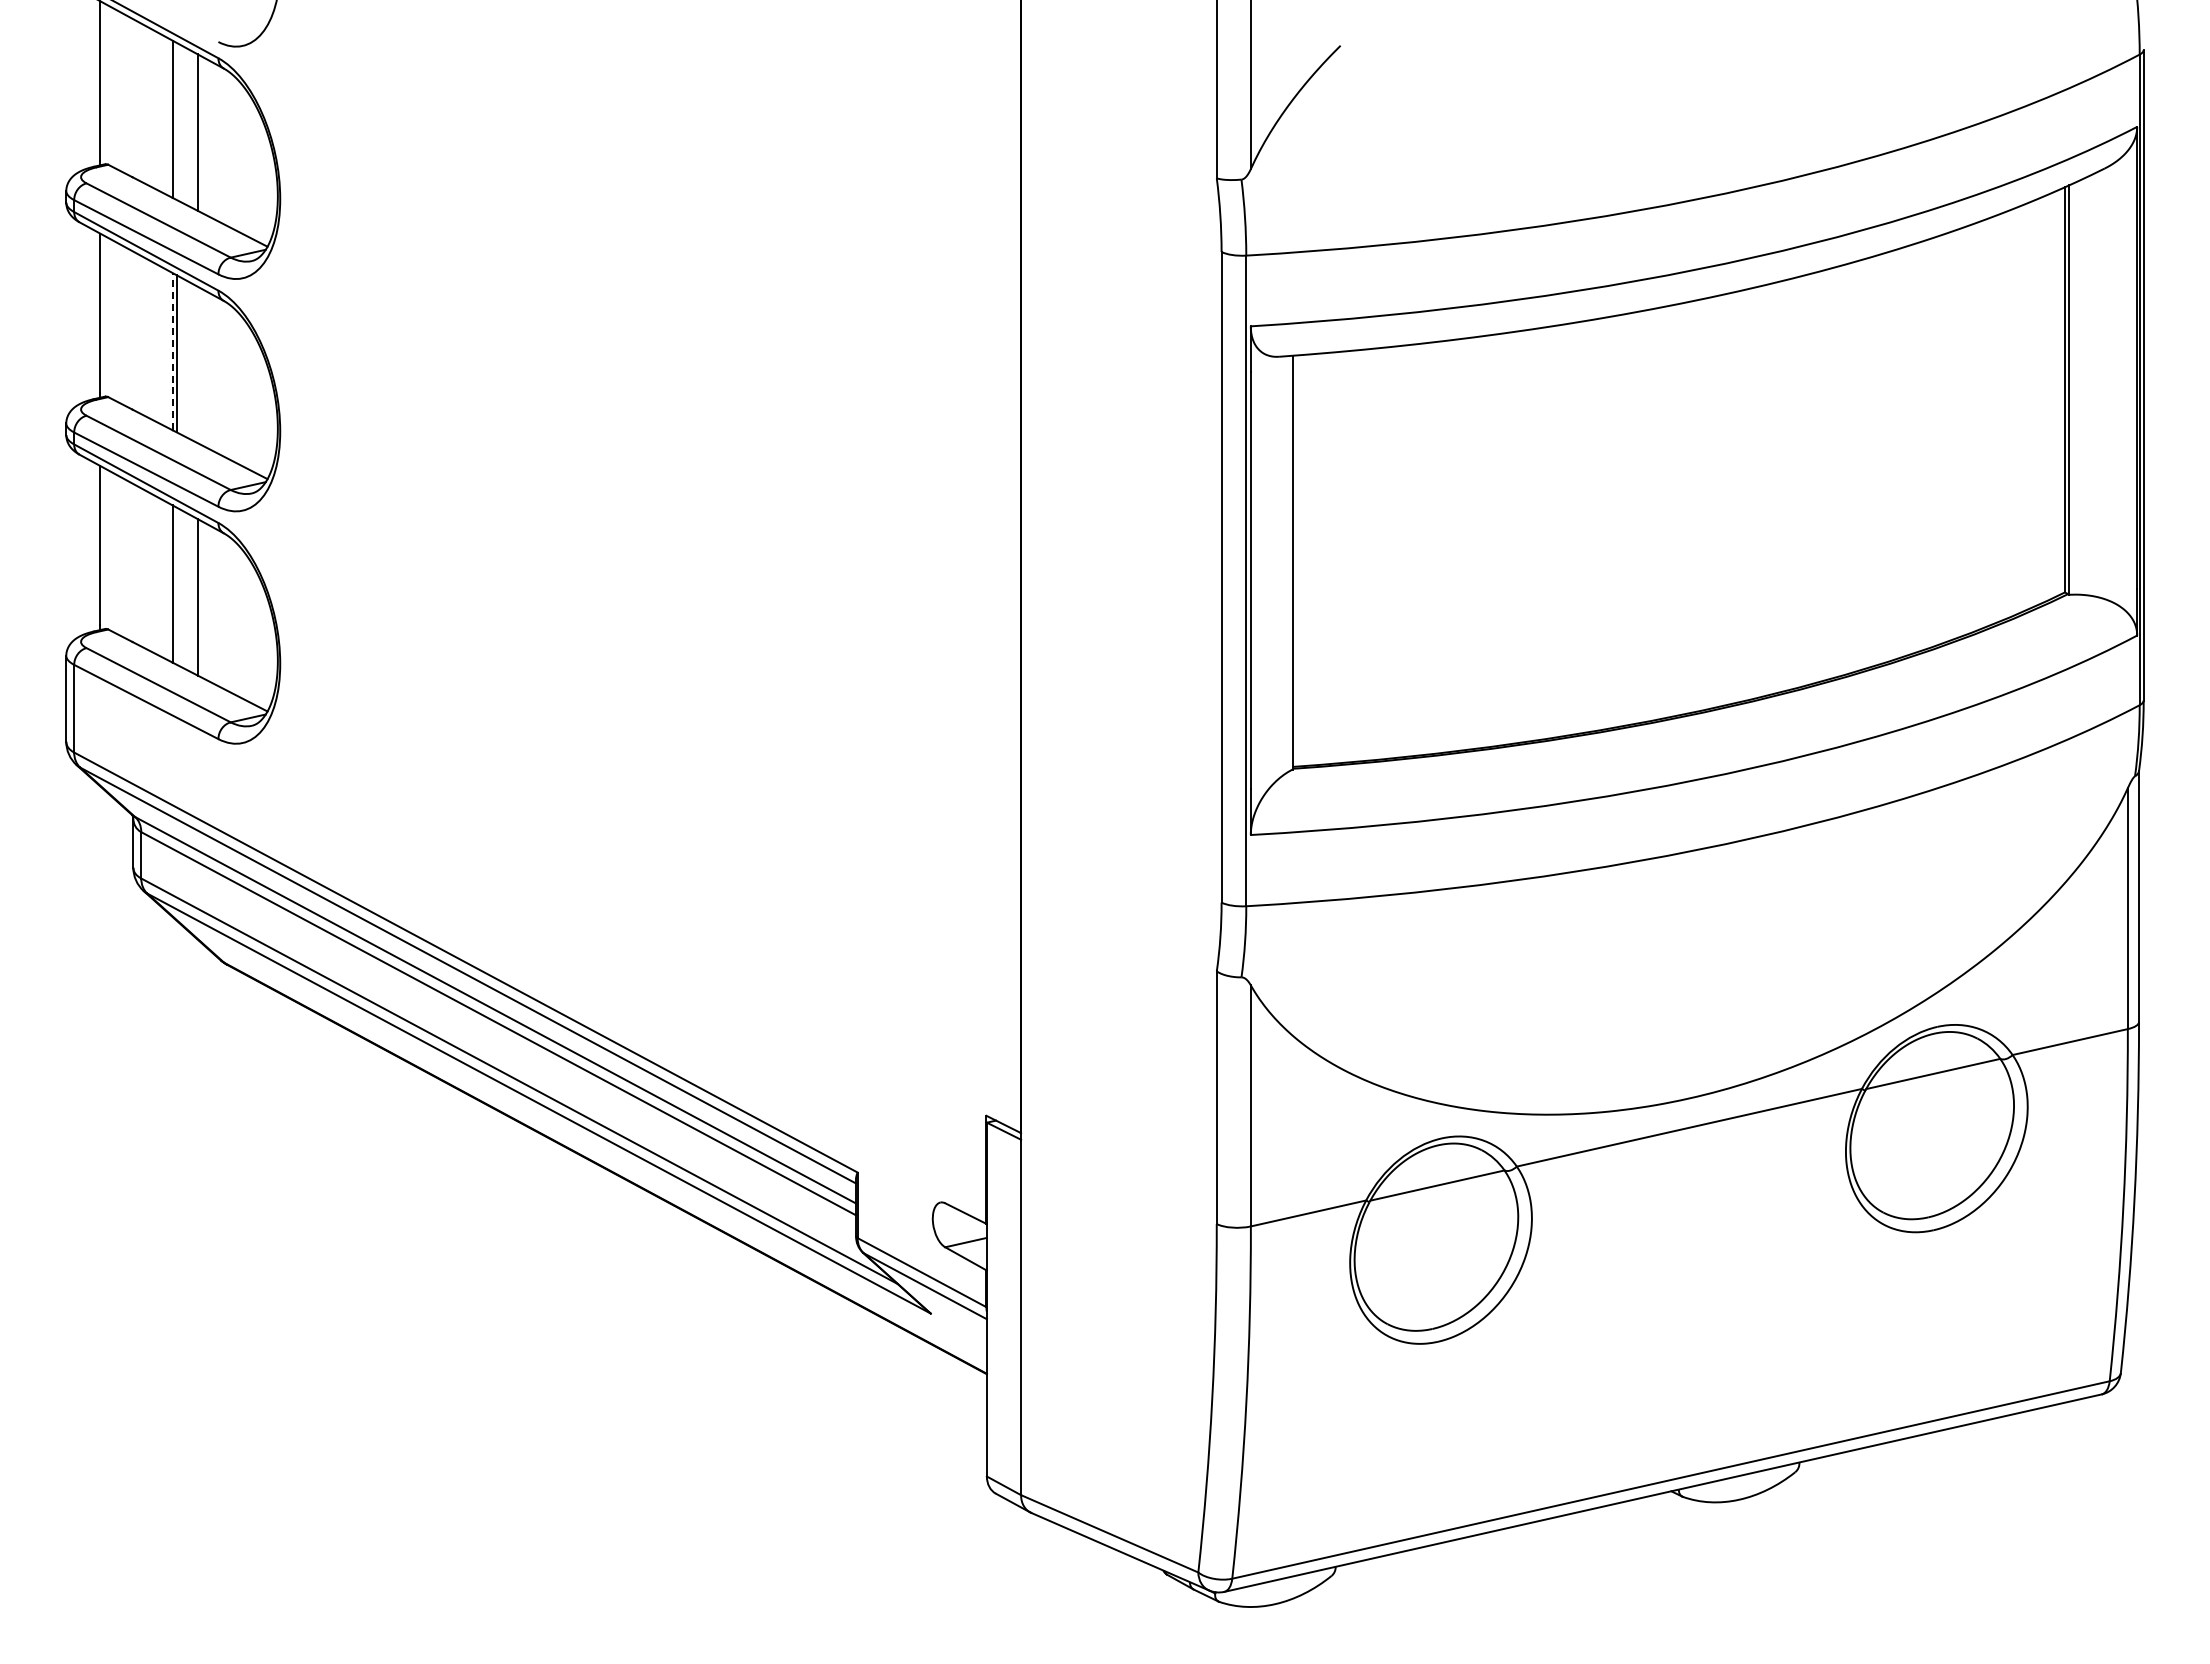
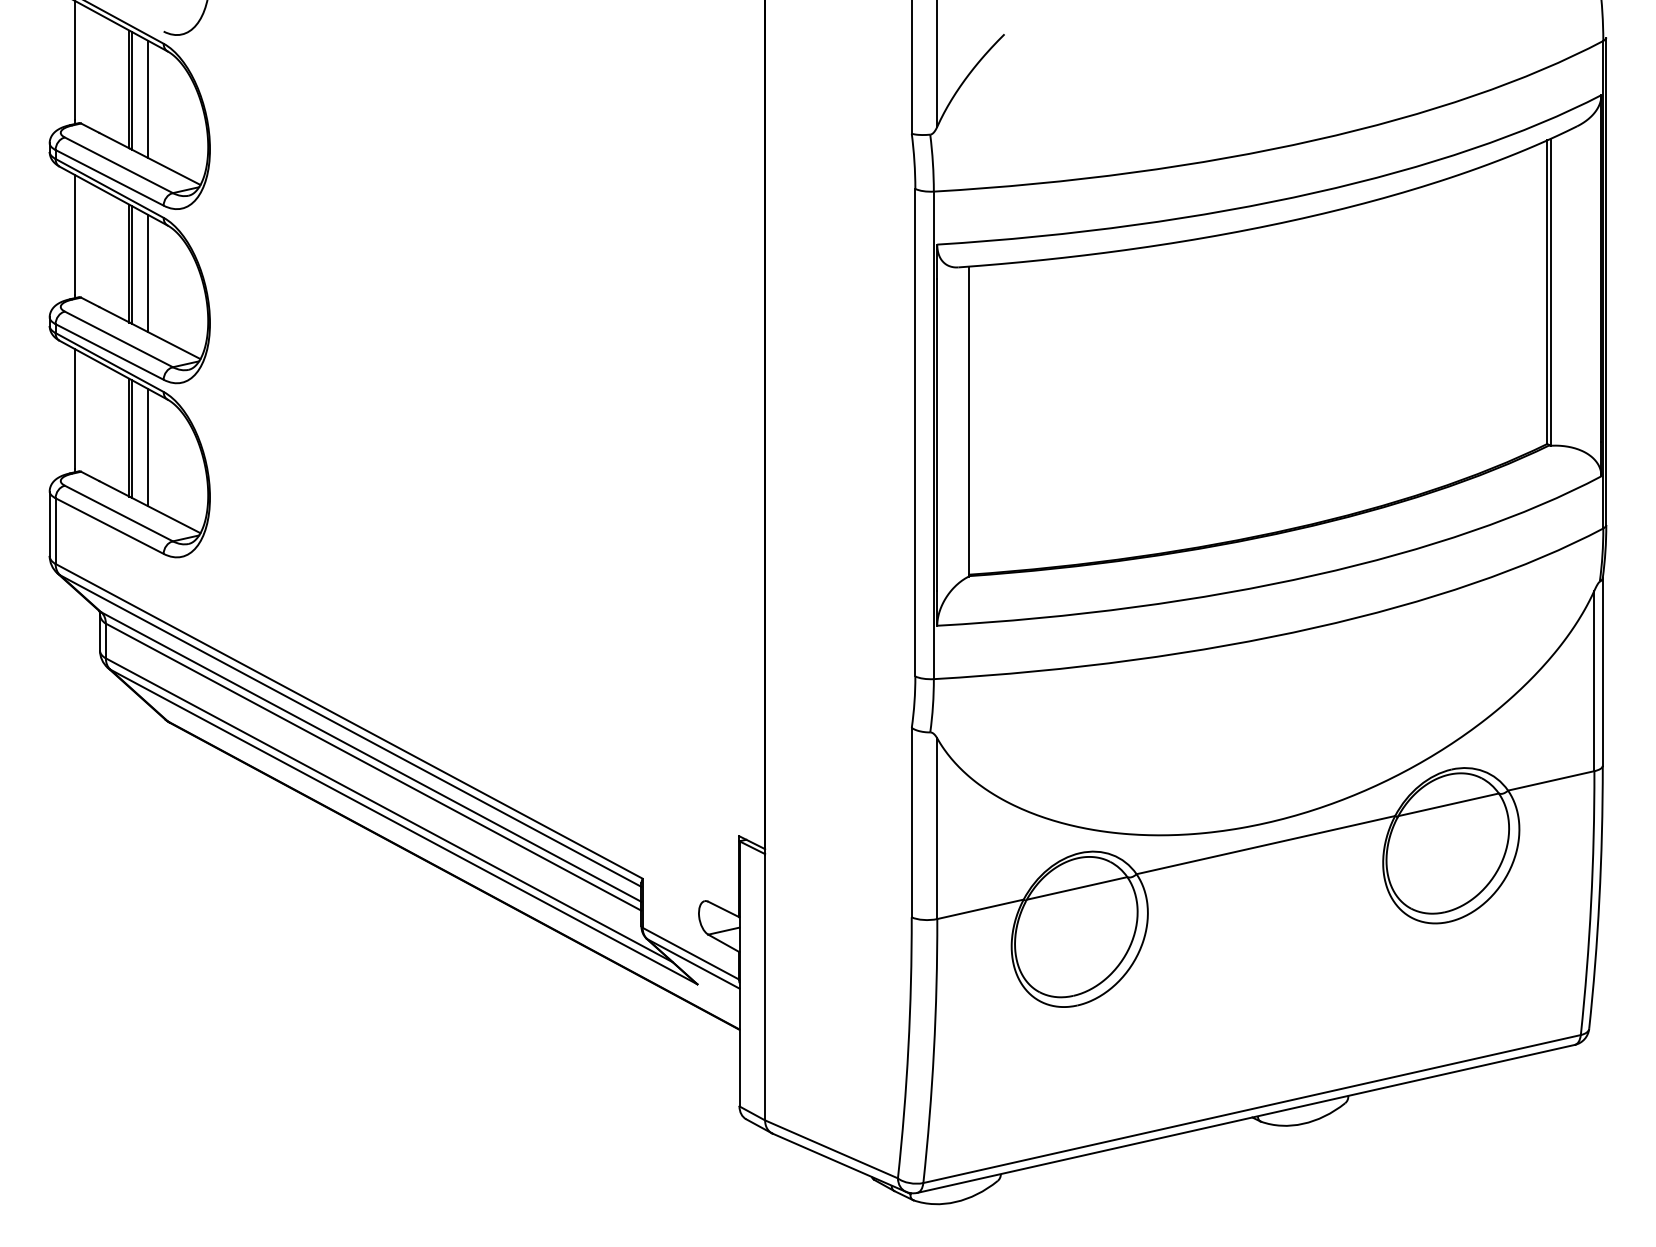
line: (176, 121) -> (132, 91), added
line: (172, 351) -> (129, 263), dashed -> solid
line: (197, 364) -> (148, 273), added
line: (176, 585) -> (132, 438), added

